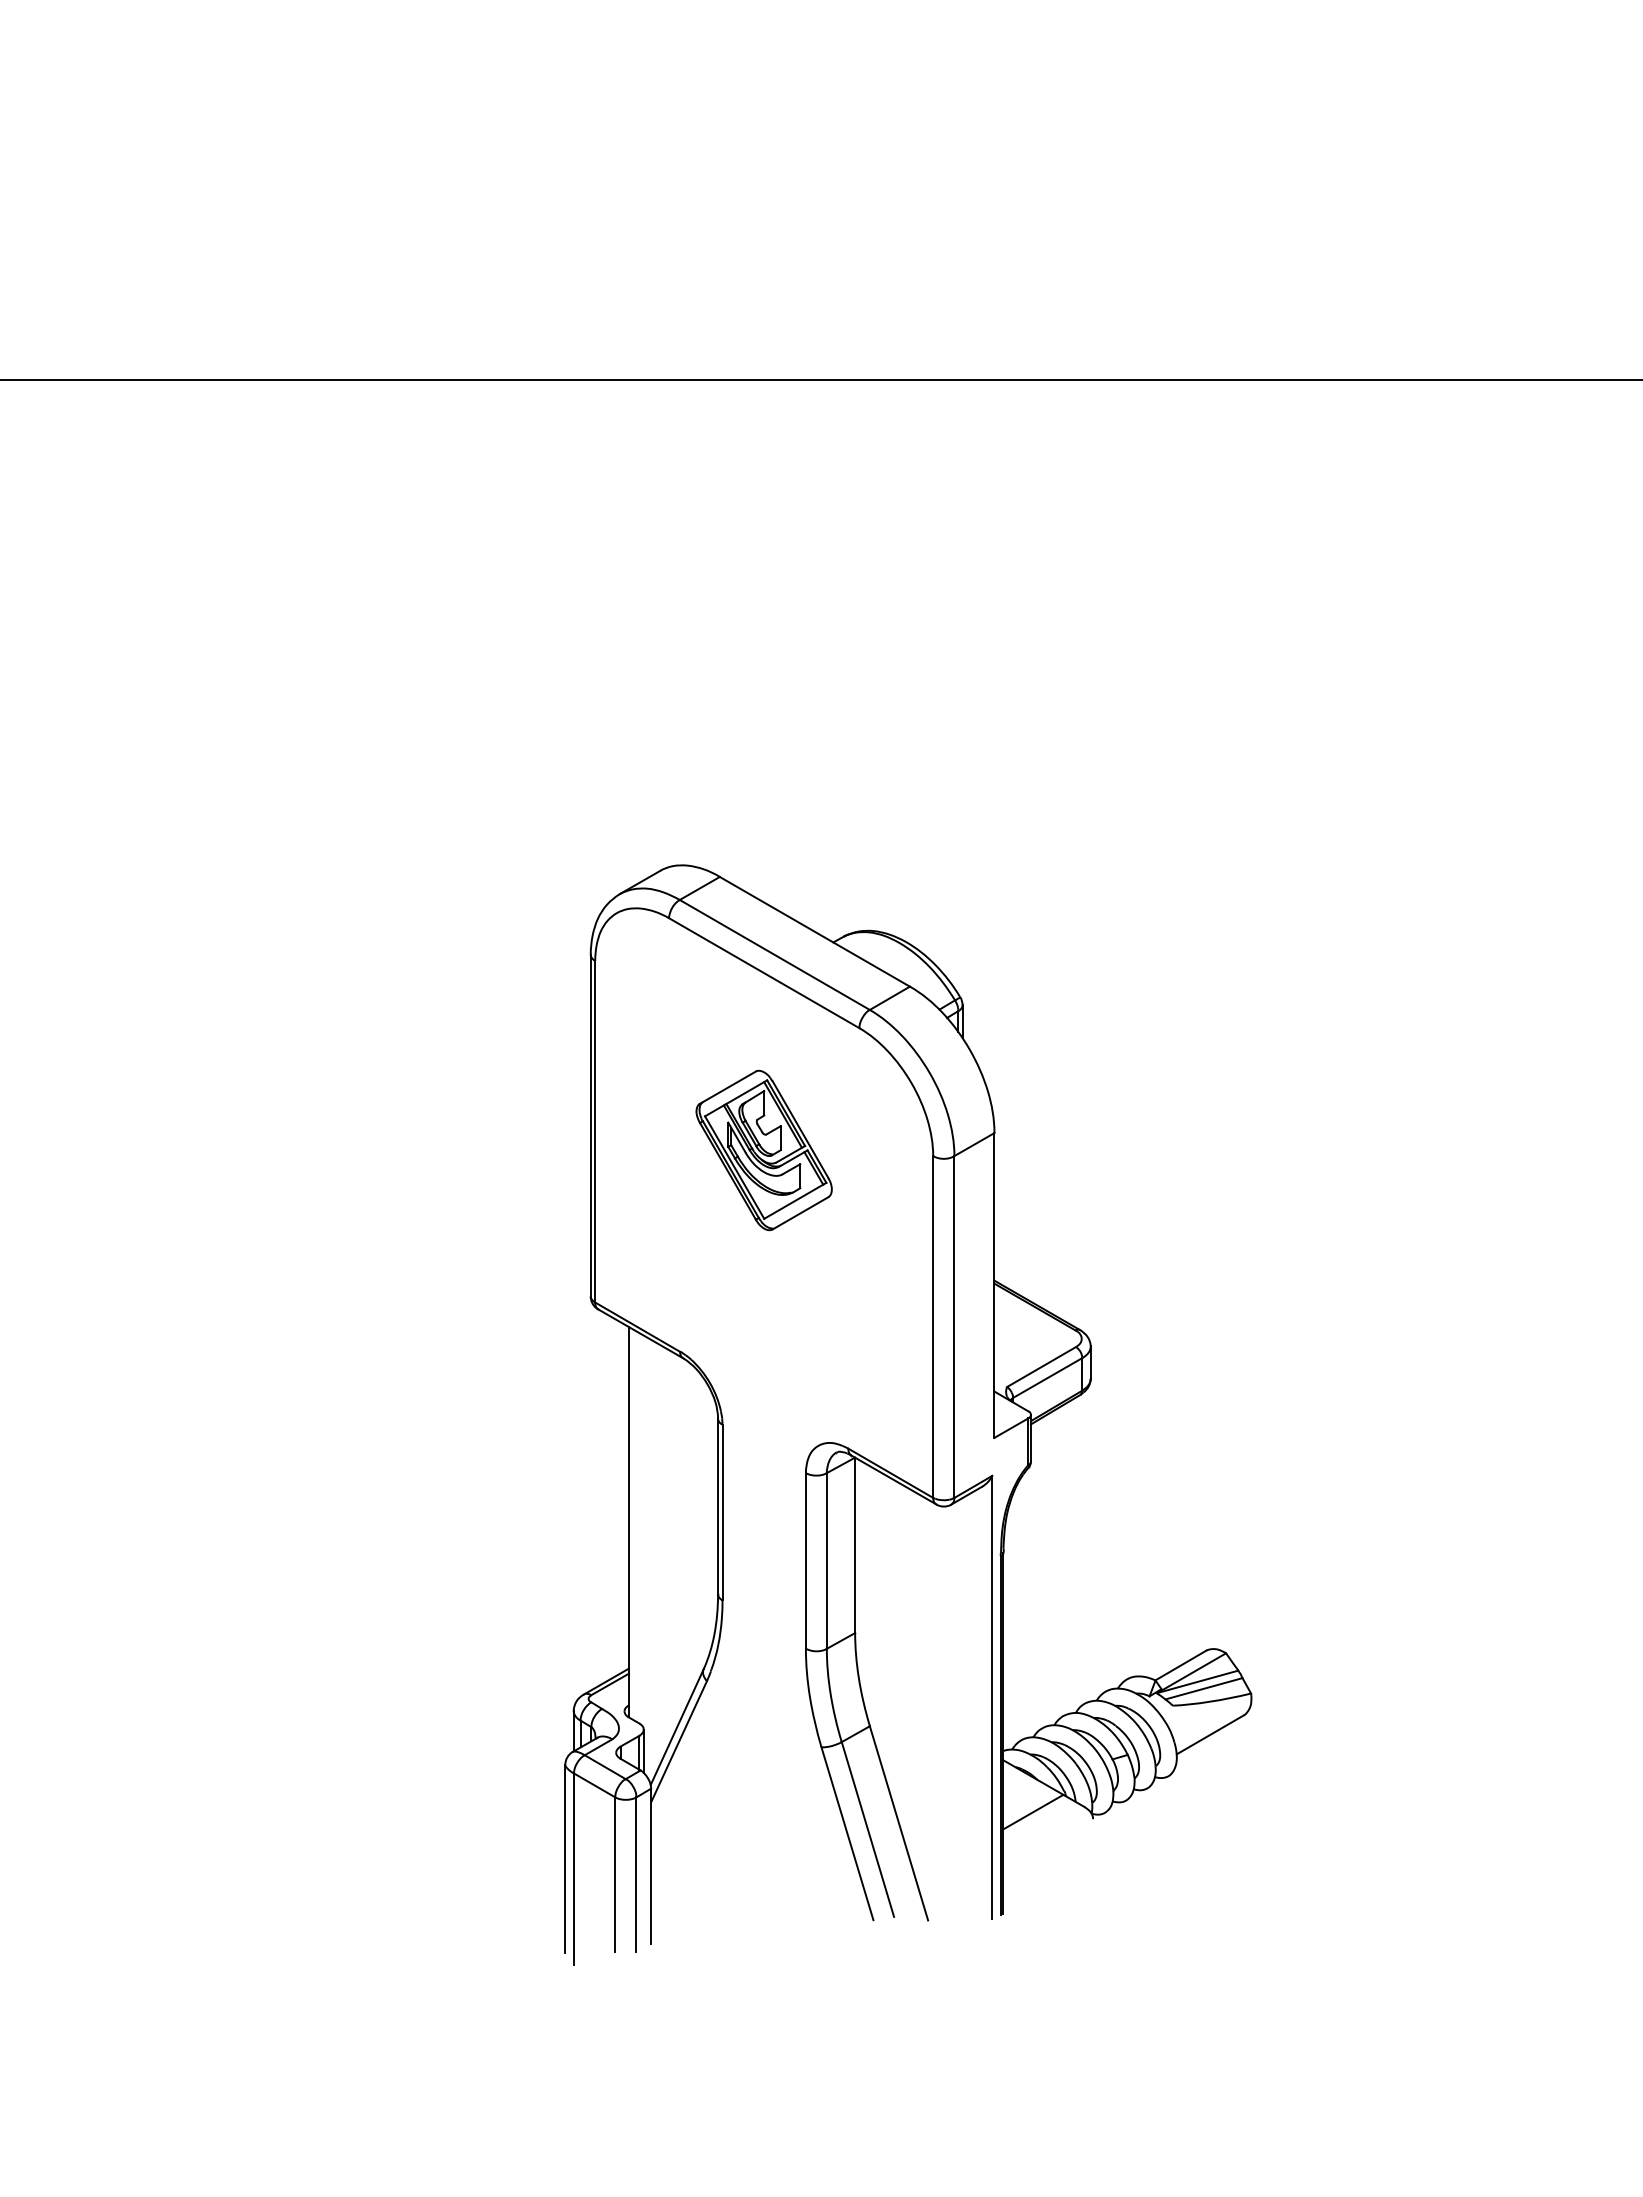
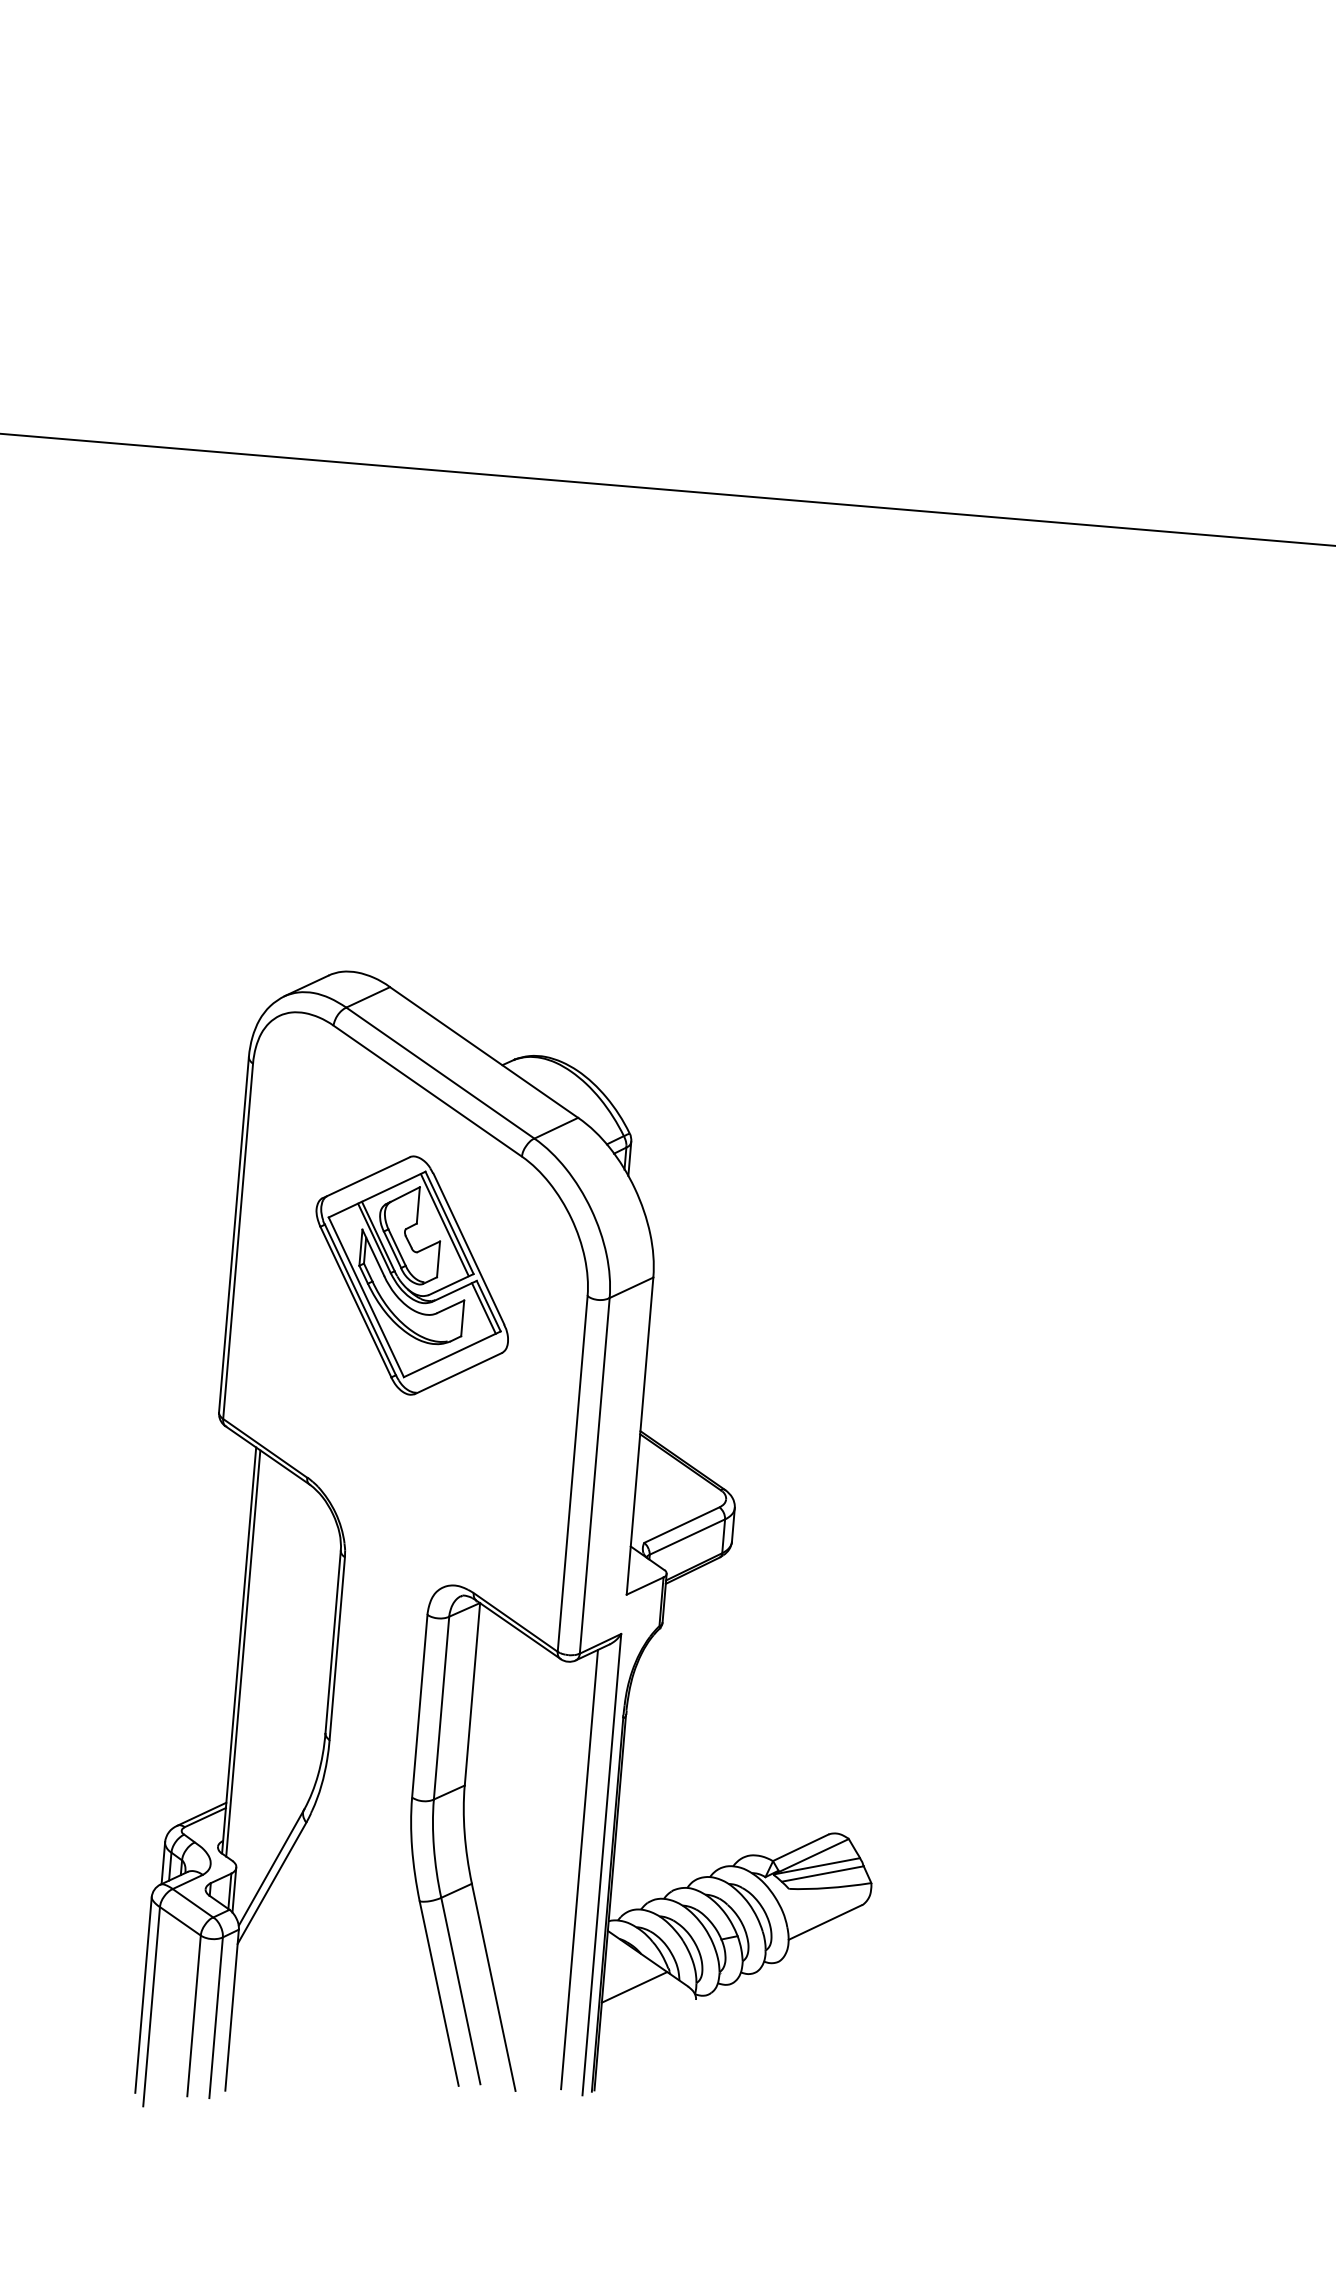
part: (763, 1150) -> (411, 1275), size x1.43
line: (633, 1524) -> (243, 1653), added
line: (971, 1704) -> (579, 1870), added

